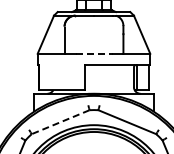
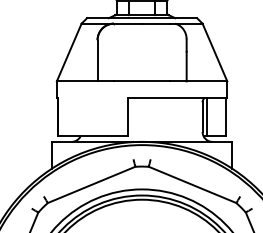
line: (94, 53) -> (142, 80), dashed -> solid
line: (60, 122) -> (91, 185), dashed -> solid

